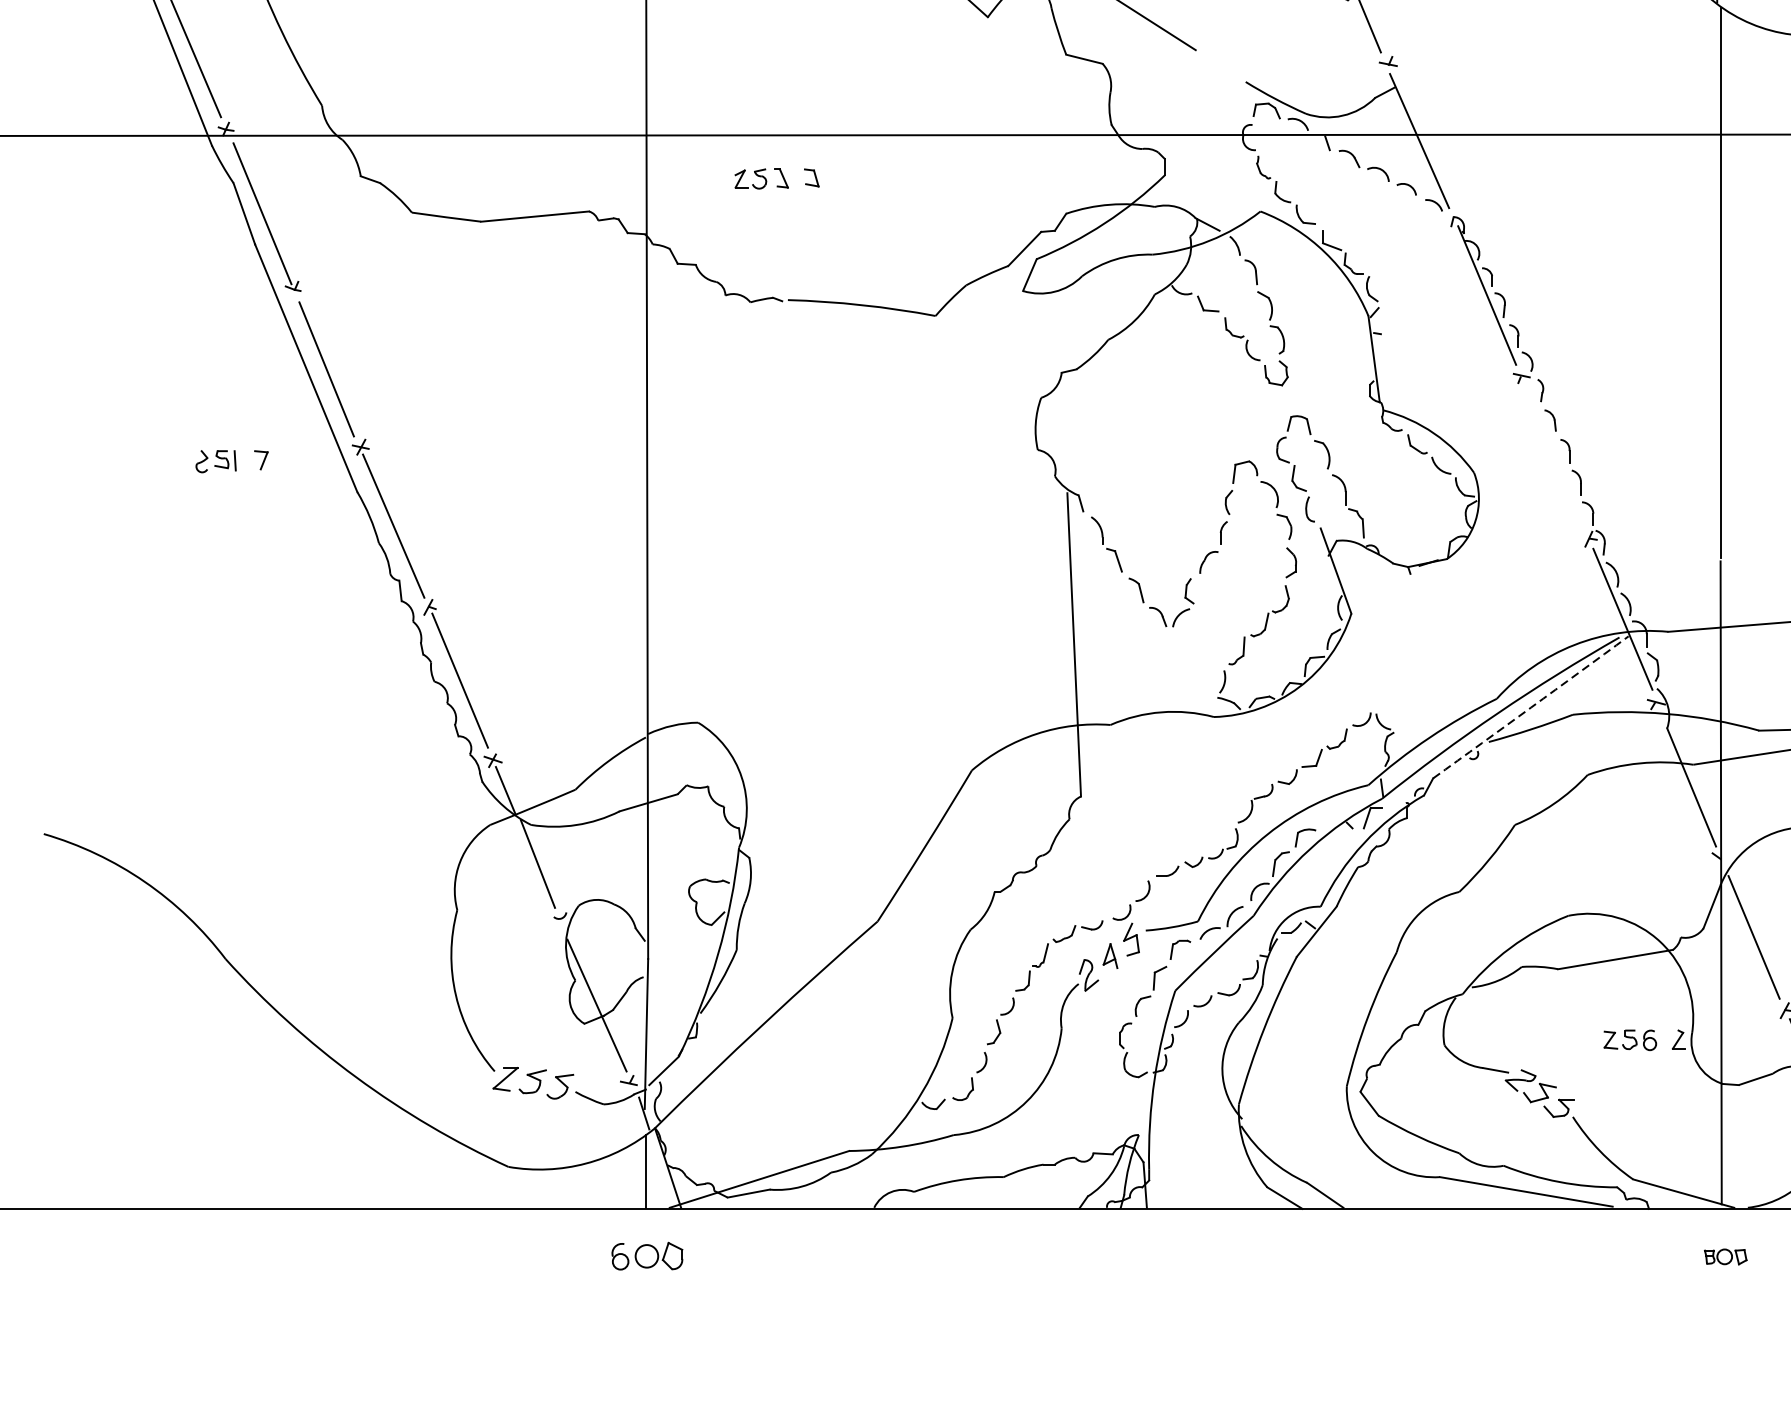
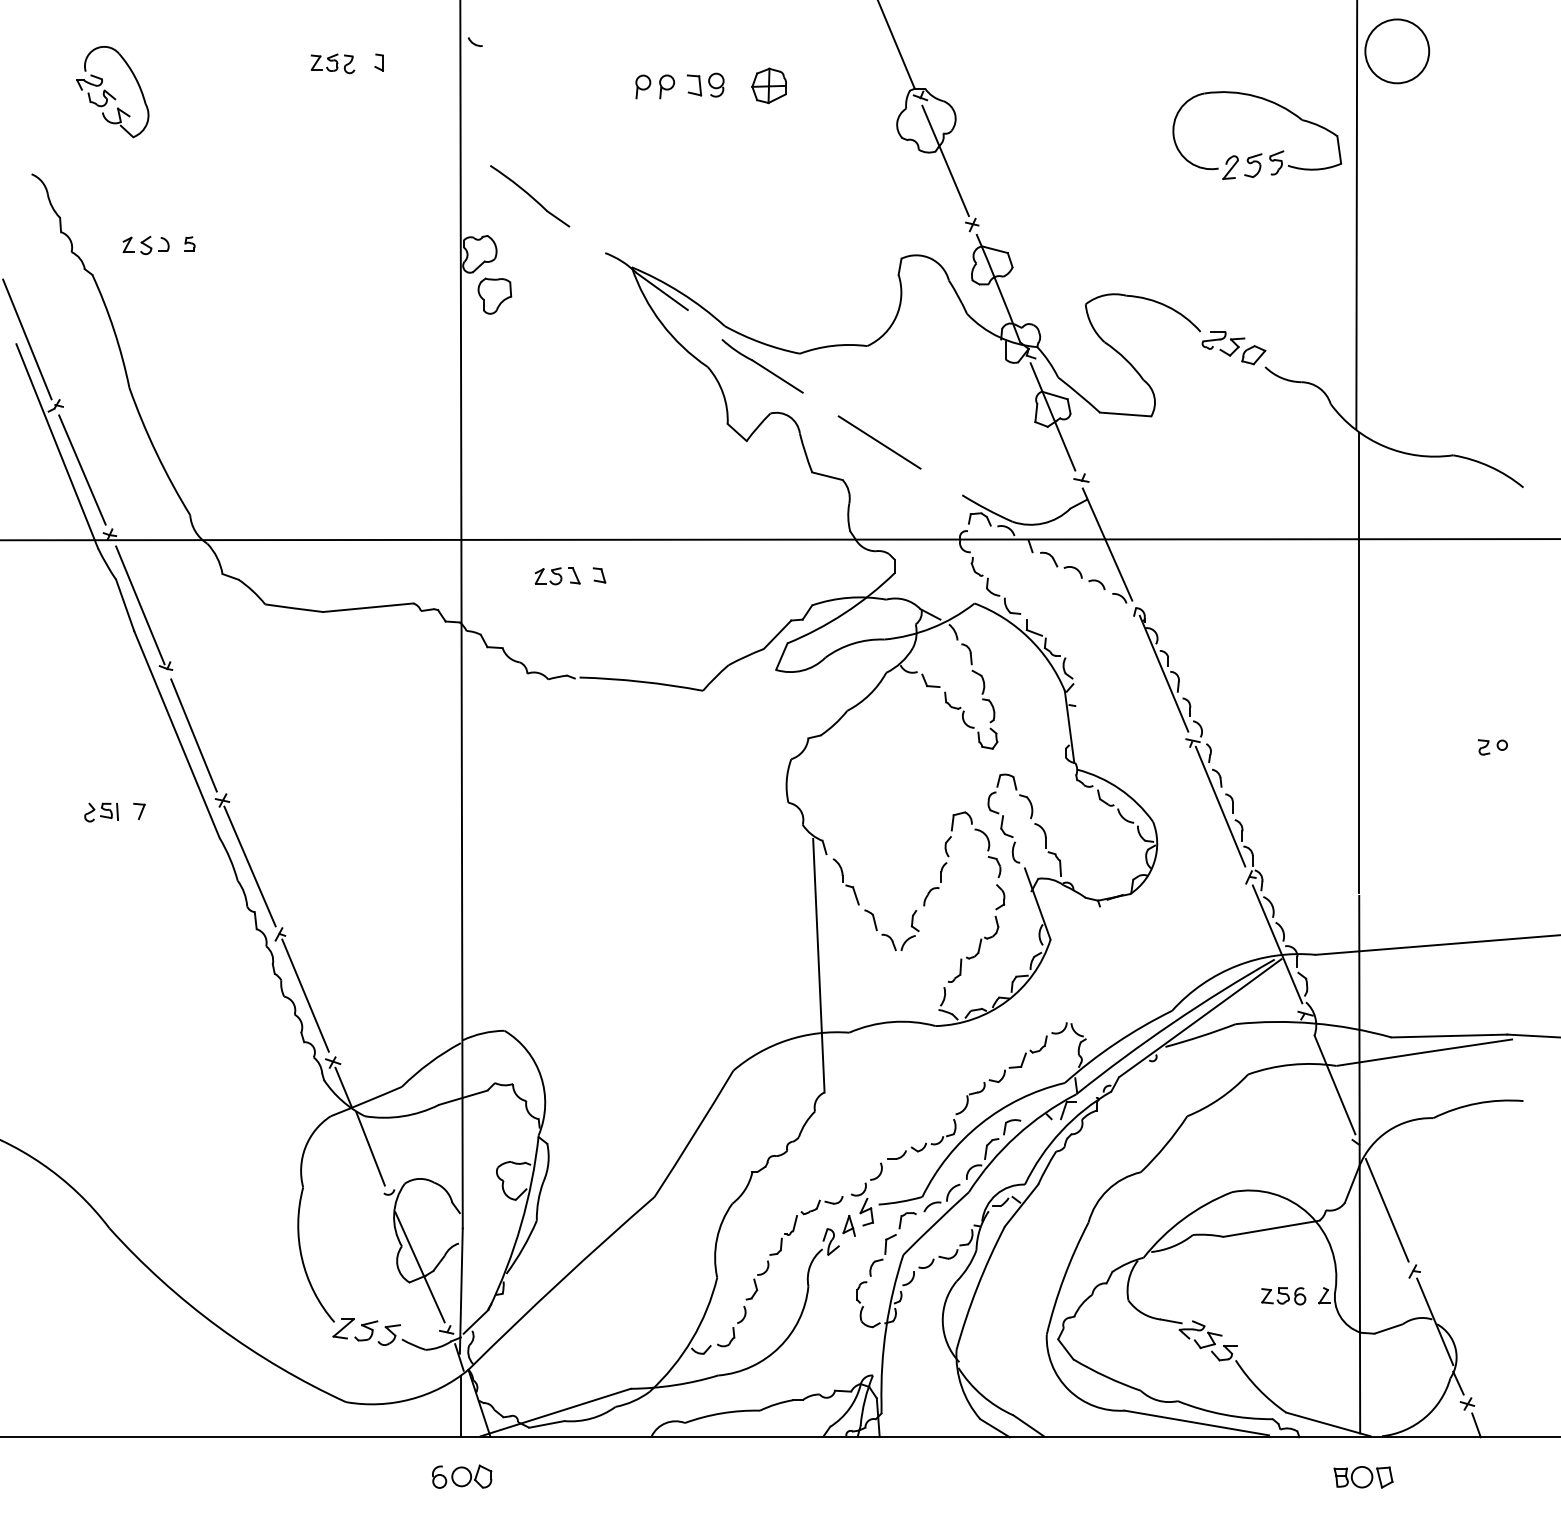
line: (1554, 454) -> (1220, 806), added
arc: (1530, 707) -> (1200, 1018), dashed -> solid
part: (1725, 1257) -> (1363, 1477), size x1.67

